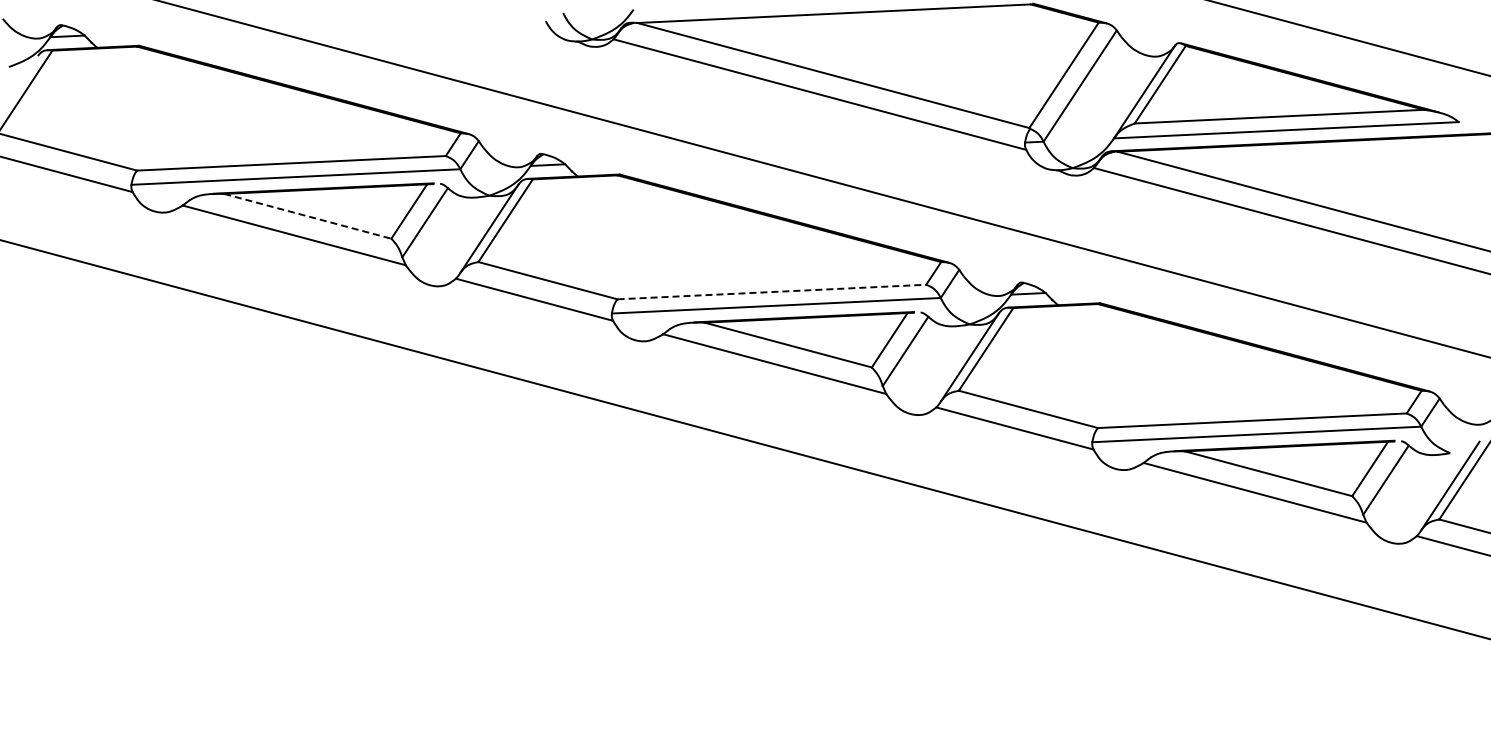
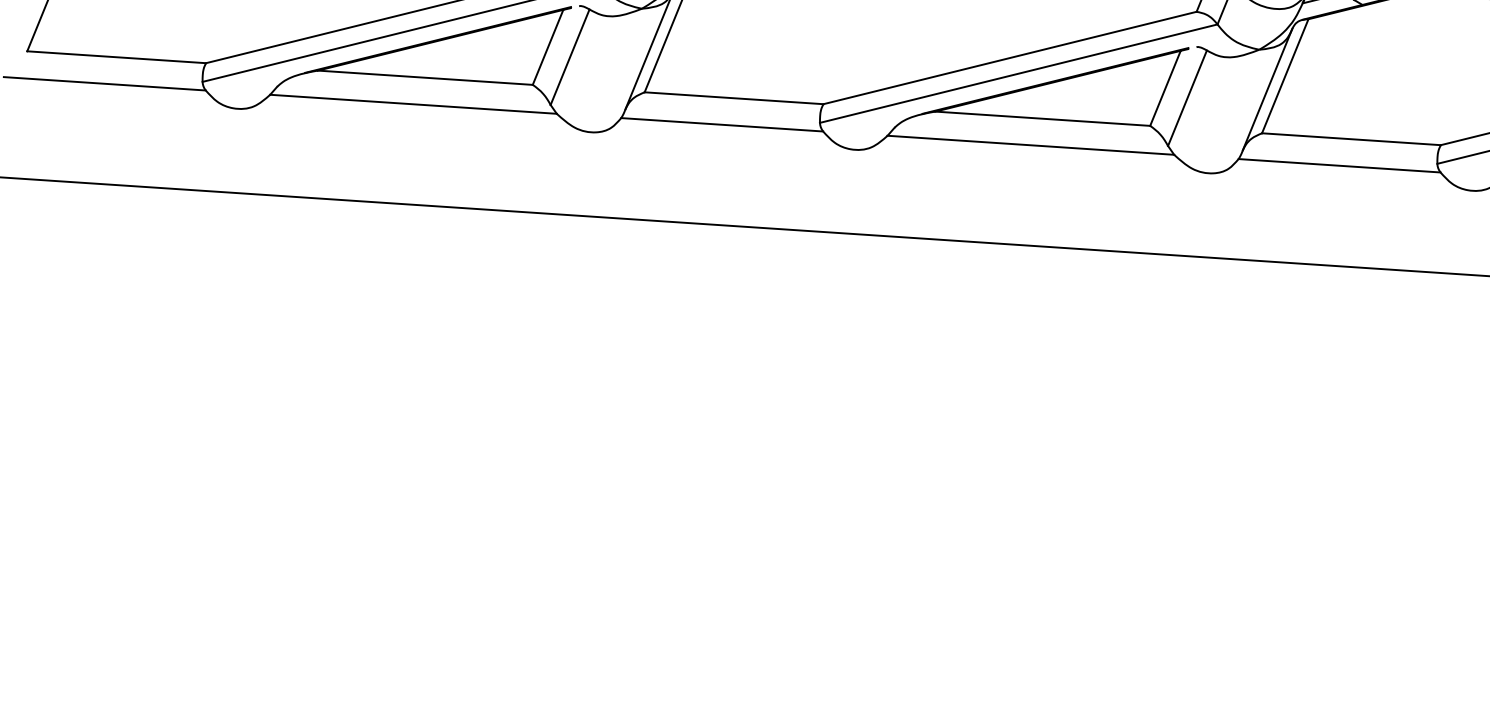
line: (307, 216) -> (425, 78), dashed -> solid
line: (771, 292) -> (1009, 58), dashed -> solid

